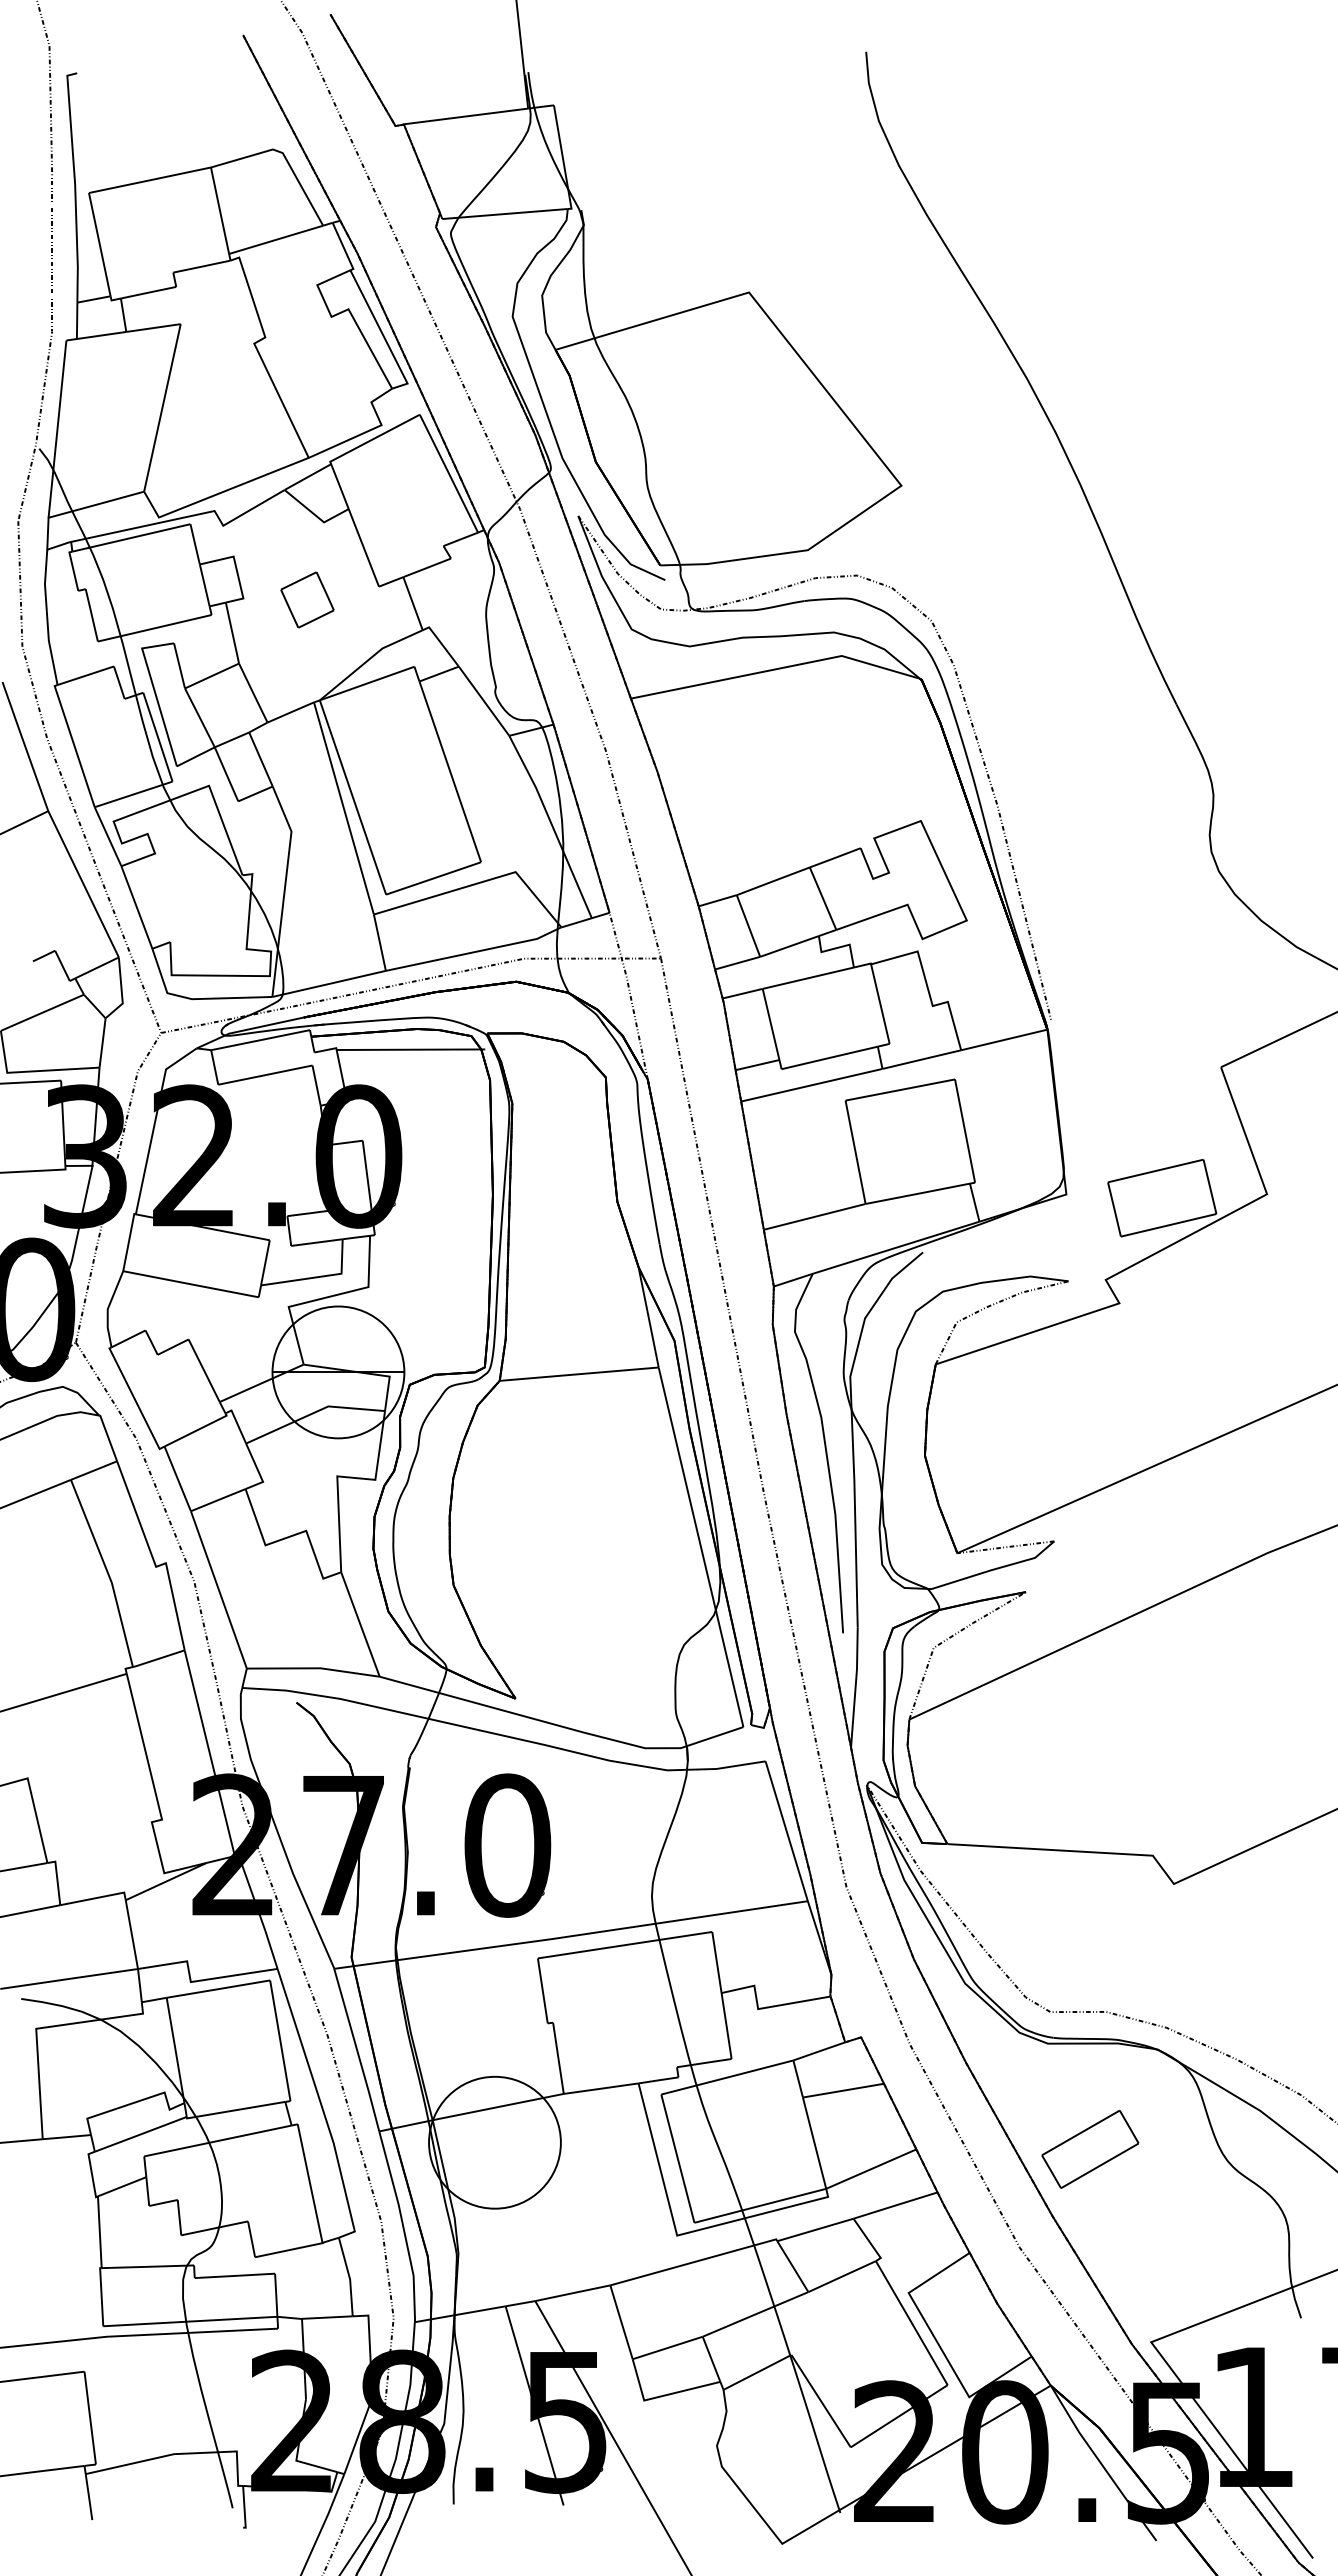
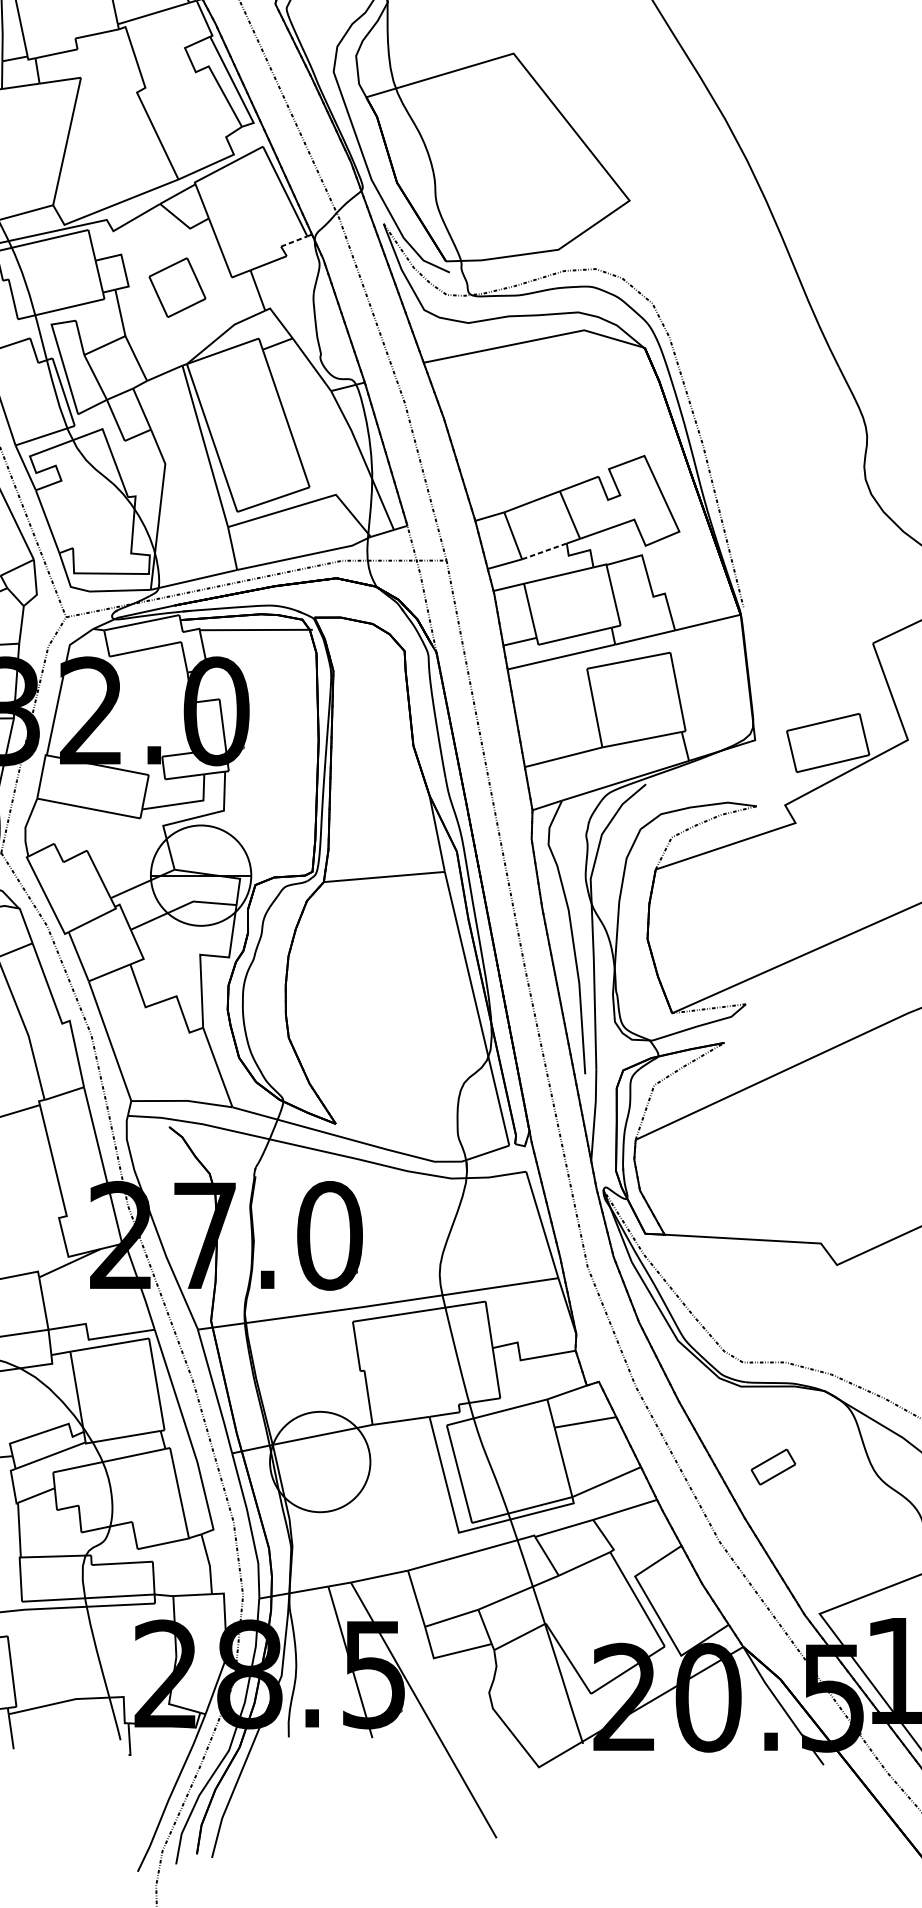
line: (460, 539) -> (293, 241), solid -> dashed
part: (307, 599) -> (177, 287), size x1.4
line: (789, 946) -> (544, 551), solid -> dashed
part: (1090, 2149) -> (773, 1467), size x0.6

